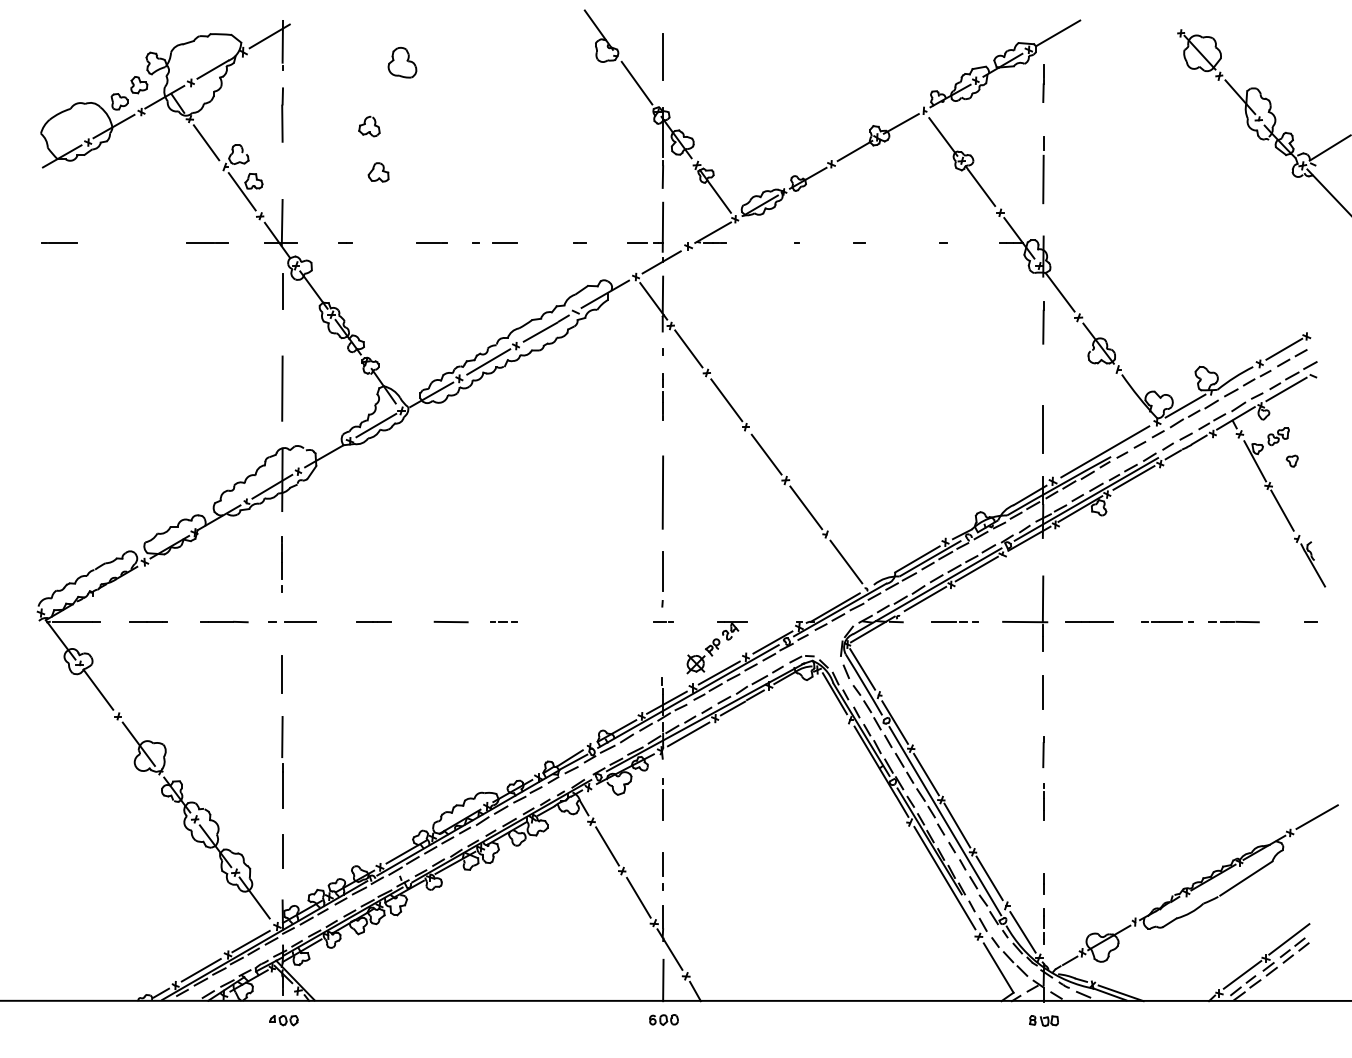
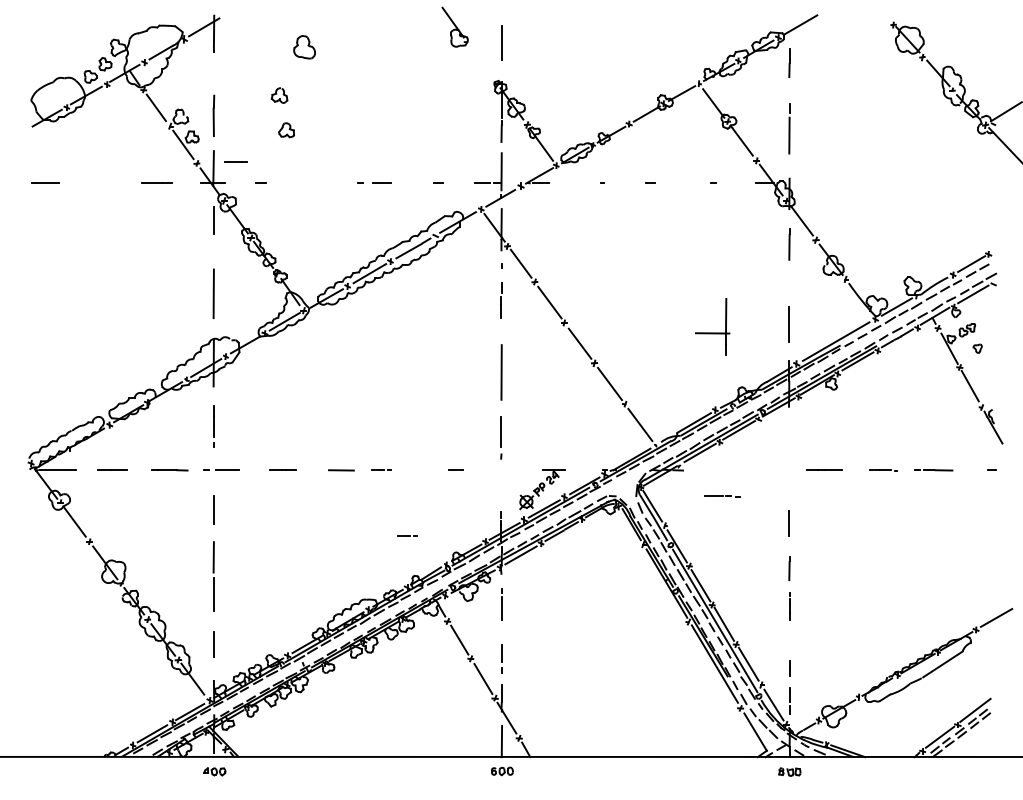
line: (636, 82) -> (481, 62), removed
line: (282, 114) -> (213, 115), moved
line: (431, 241) -> (235, 161), moved
part: (1025, 612) -> (712, 326), moved
line: (662, 620) -> (455, 469), moved
line: (954, 622) -> (722, 496), moved
part: (1167, 622) -> (883, 470), size x0.7
line: (538, 708) -> (407, 535), added

